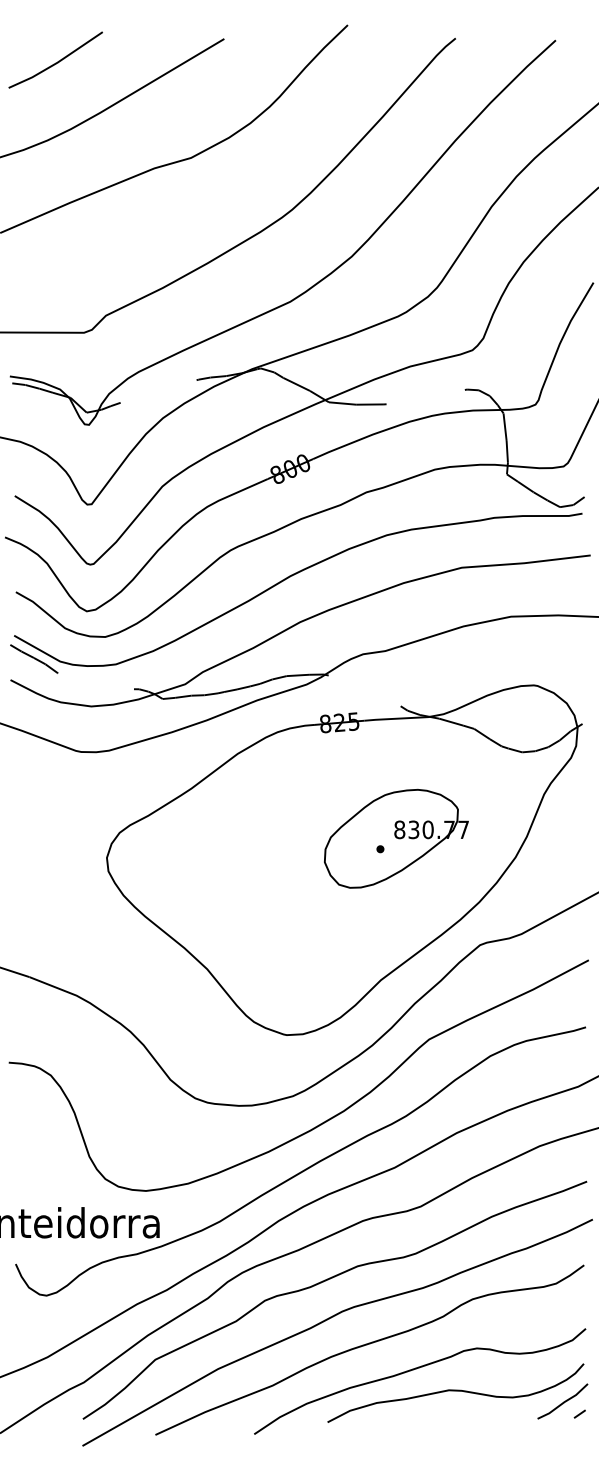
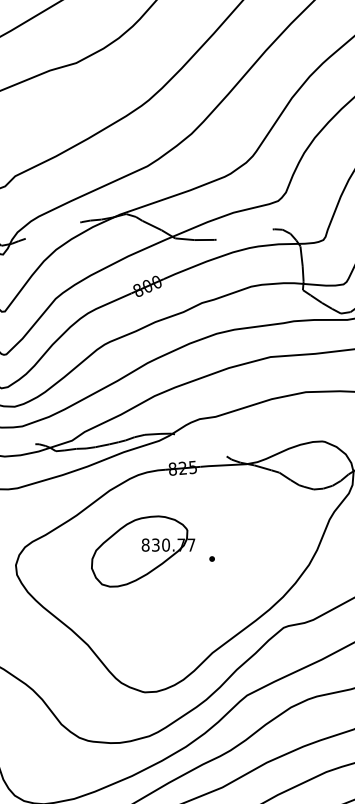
part: (396, 838) -> (143, 551), moved

